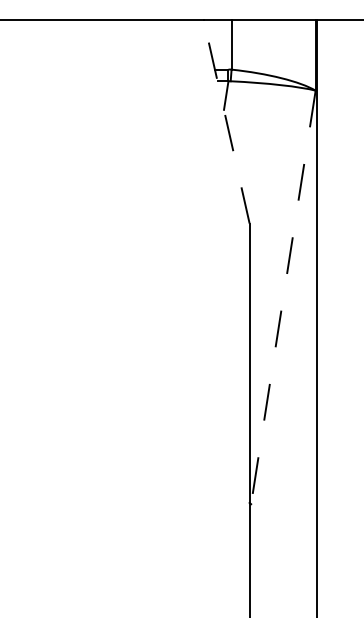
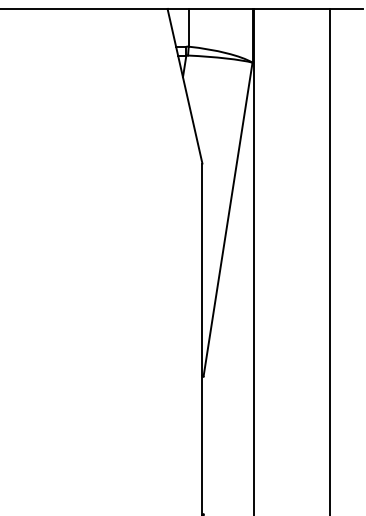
line: (226, 120) -> (184, 85), dashed -> solid
line: (283, 297) -> (228, 219), dashed -> solid

